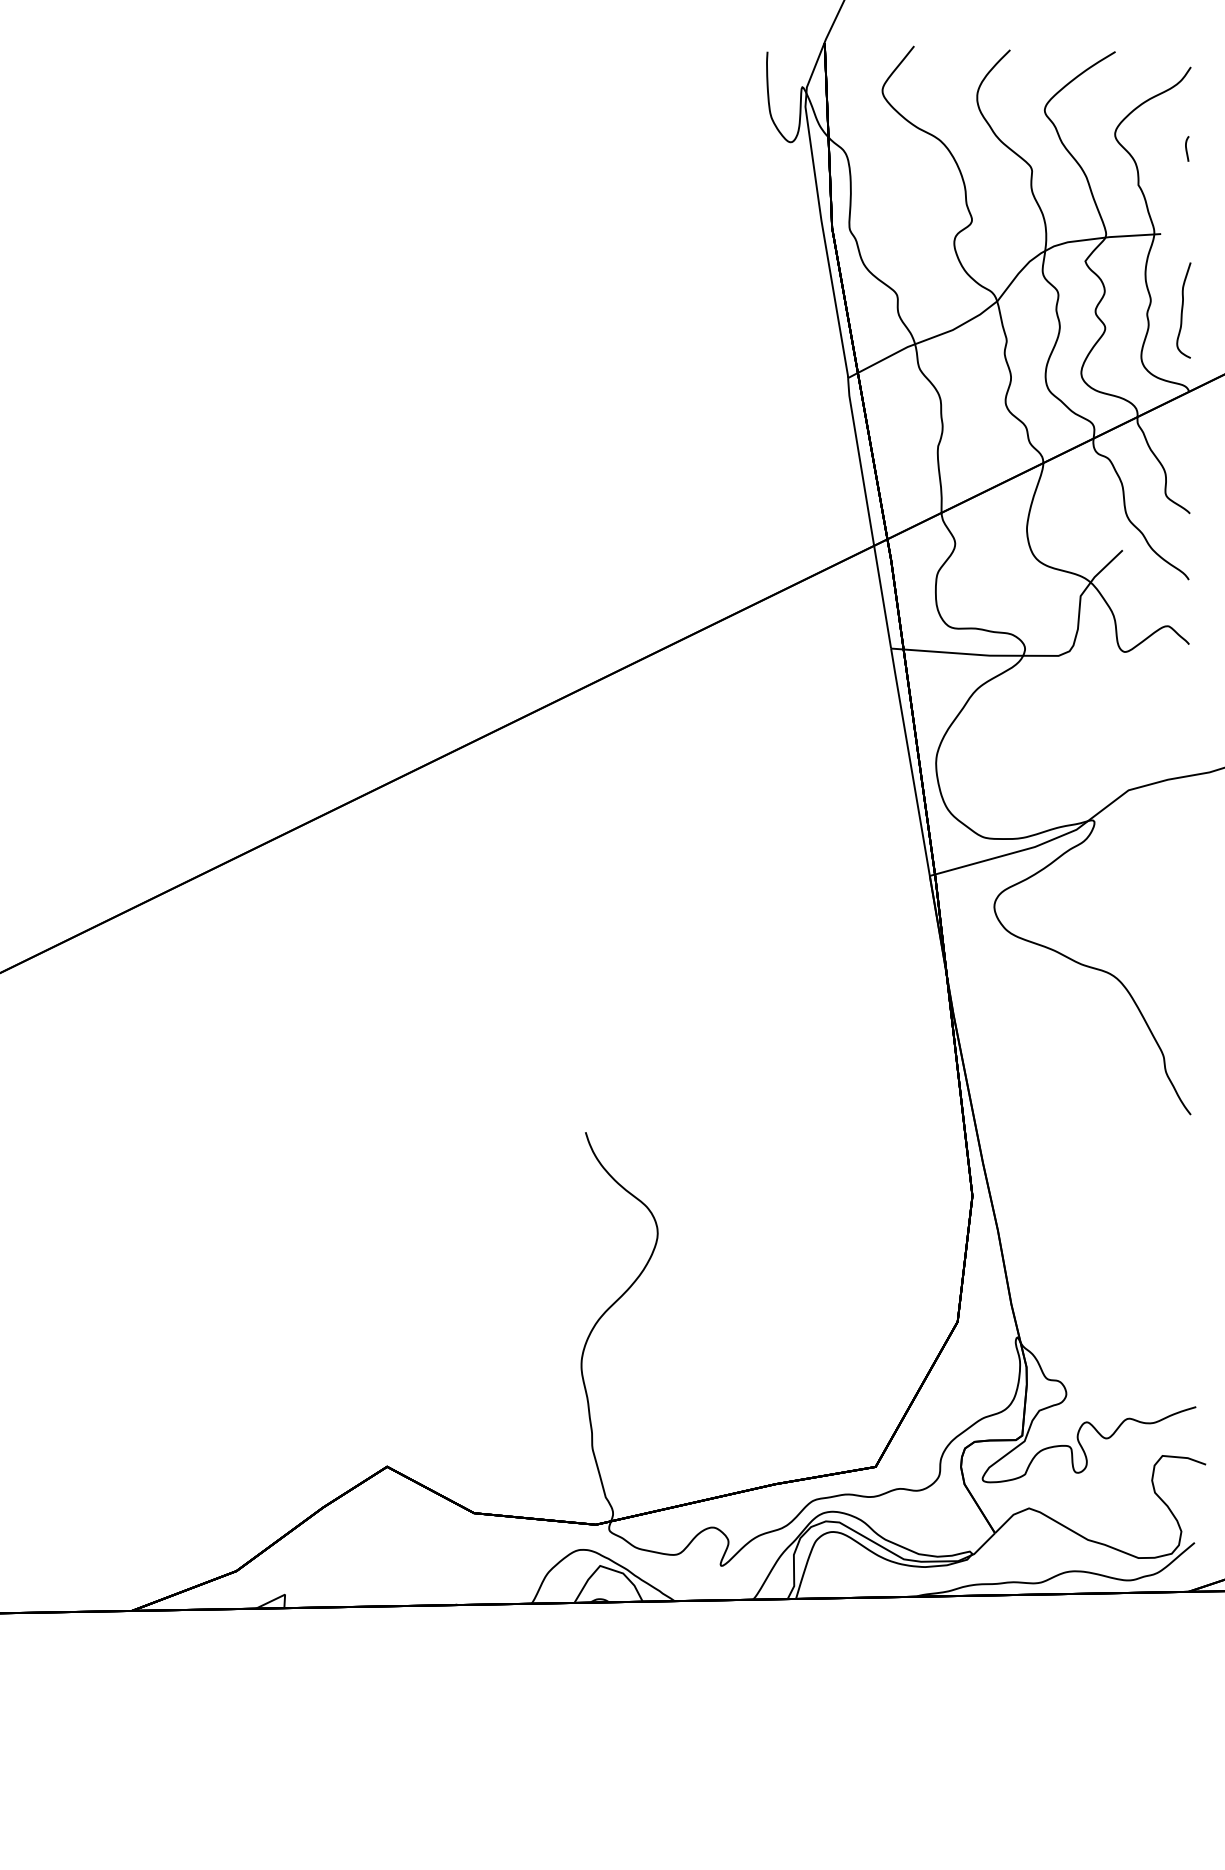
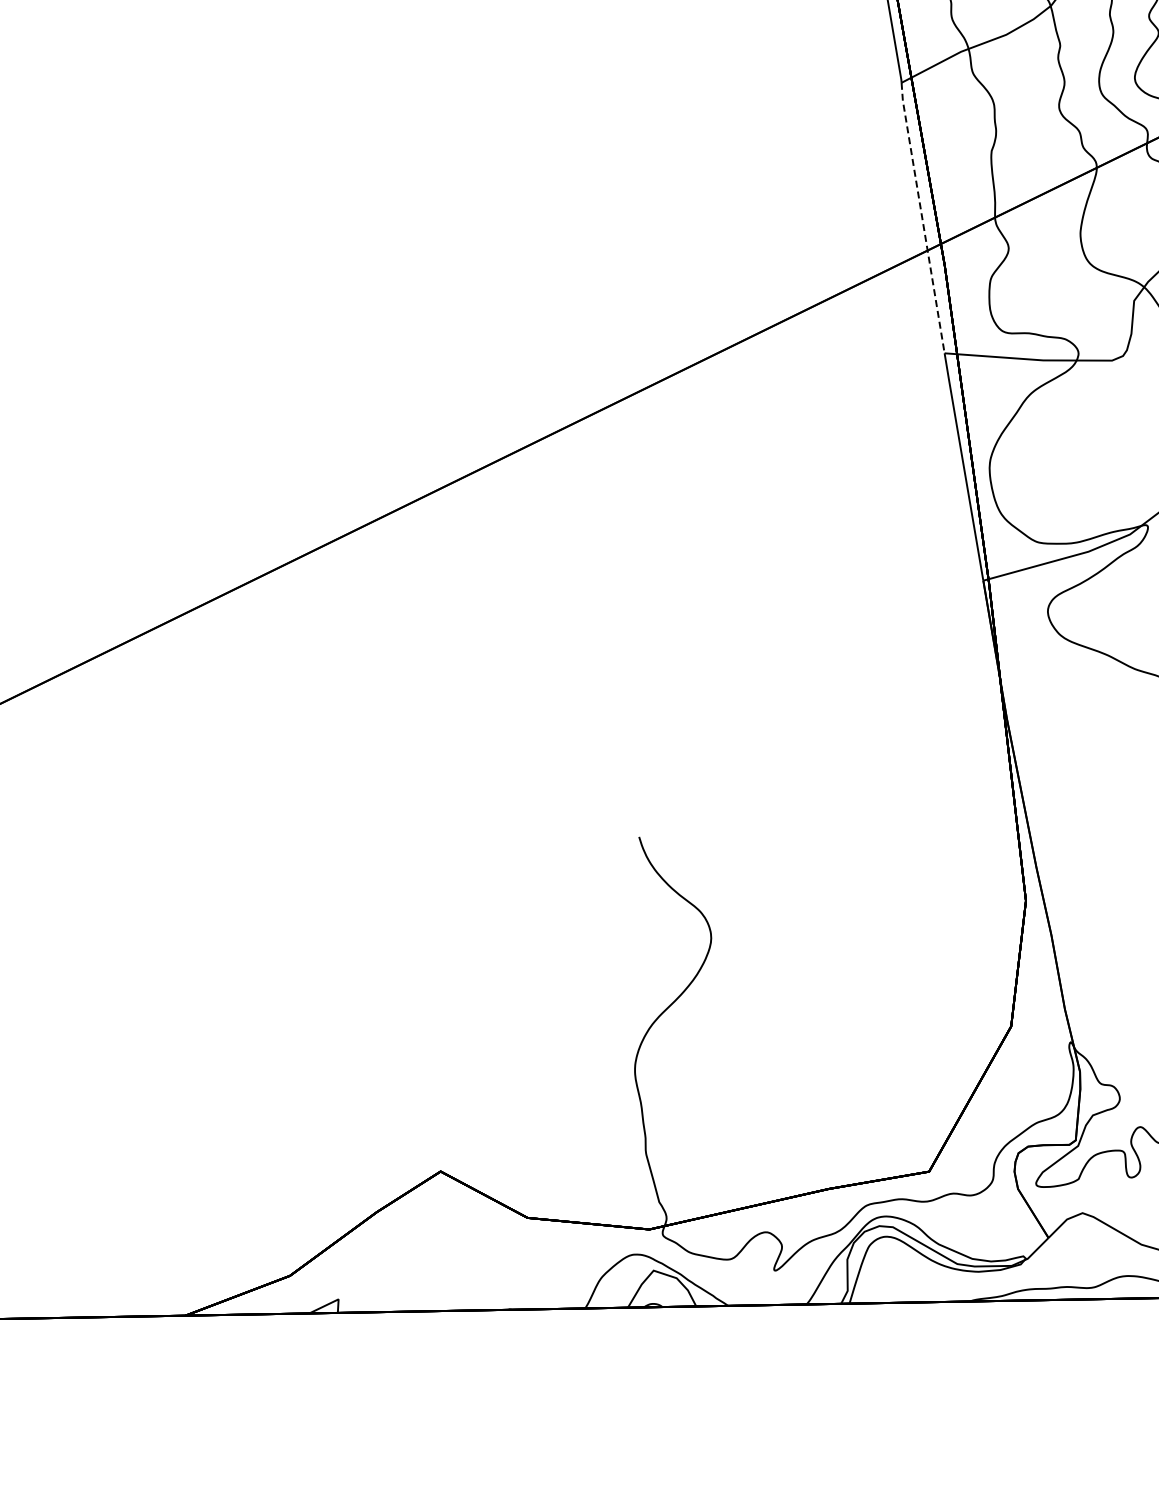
line: (868, 512) -> (922, 217), solid -> dashed

